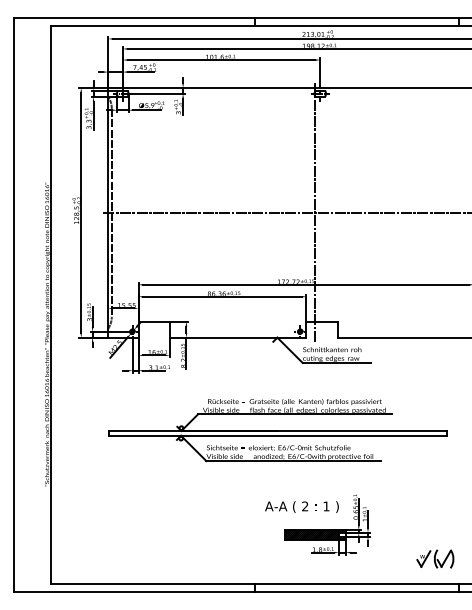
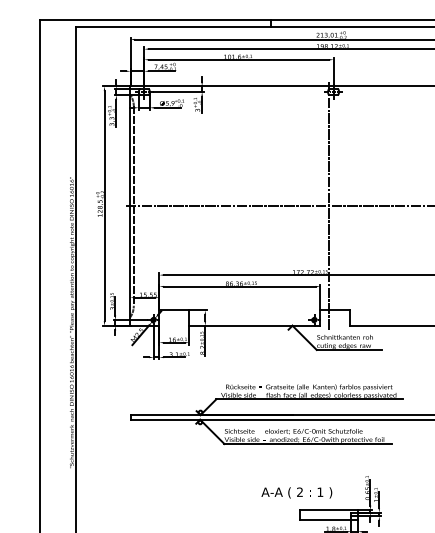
text: (301, 506) -> (296, 492), moved
hatch: (314, 534) -> (328, 514), removed

